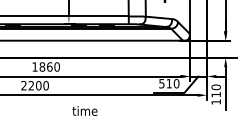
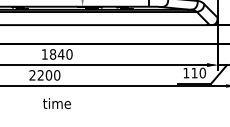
text: (49, 66) -> (60, 53), 1860 -> 1840
text: (161, 83) -> (185, 72), 510 -> 110
text: (84, 110) -> (56, 102), moved

